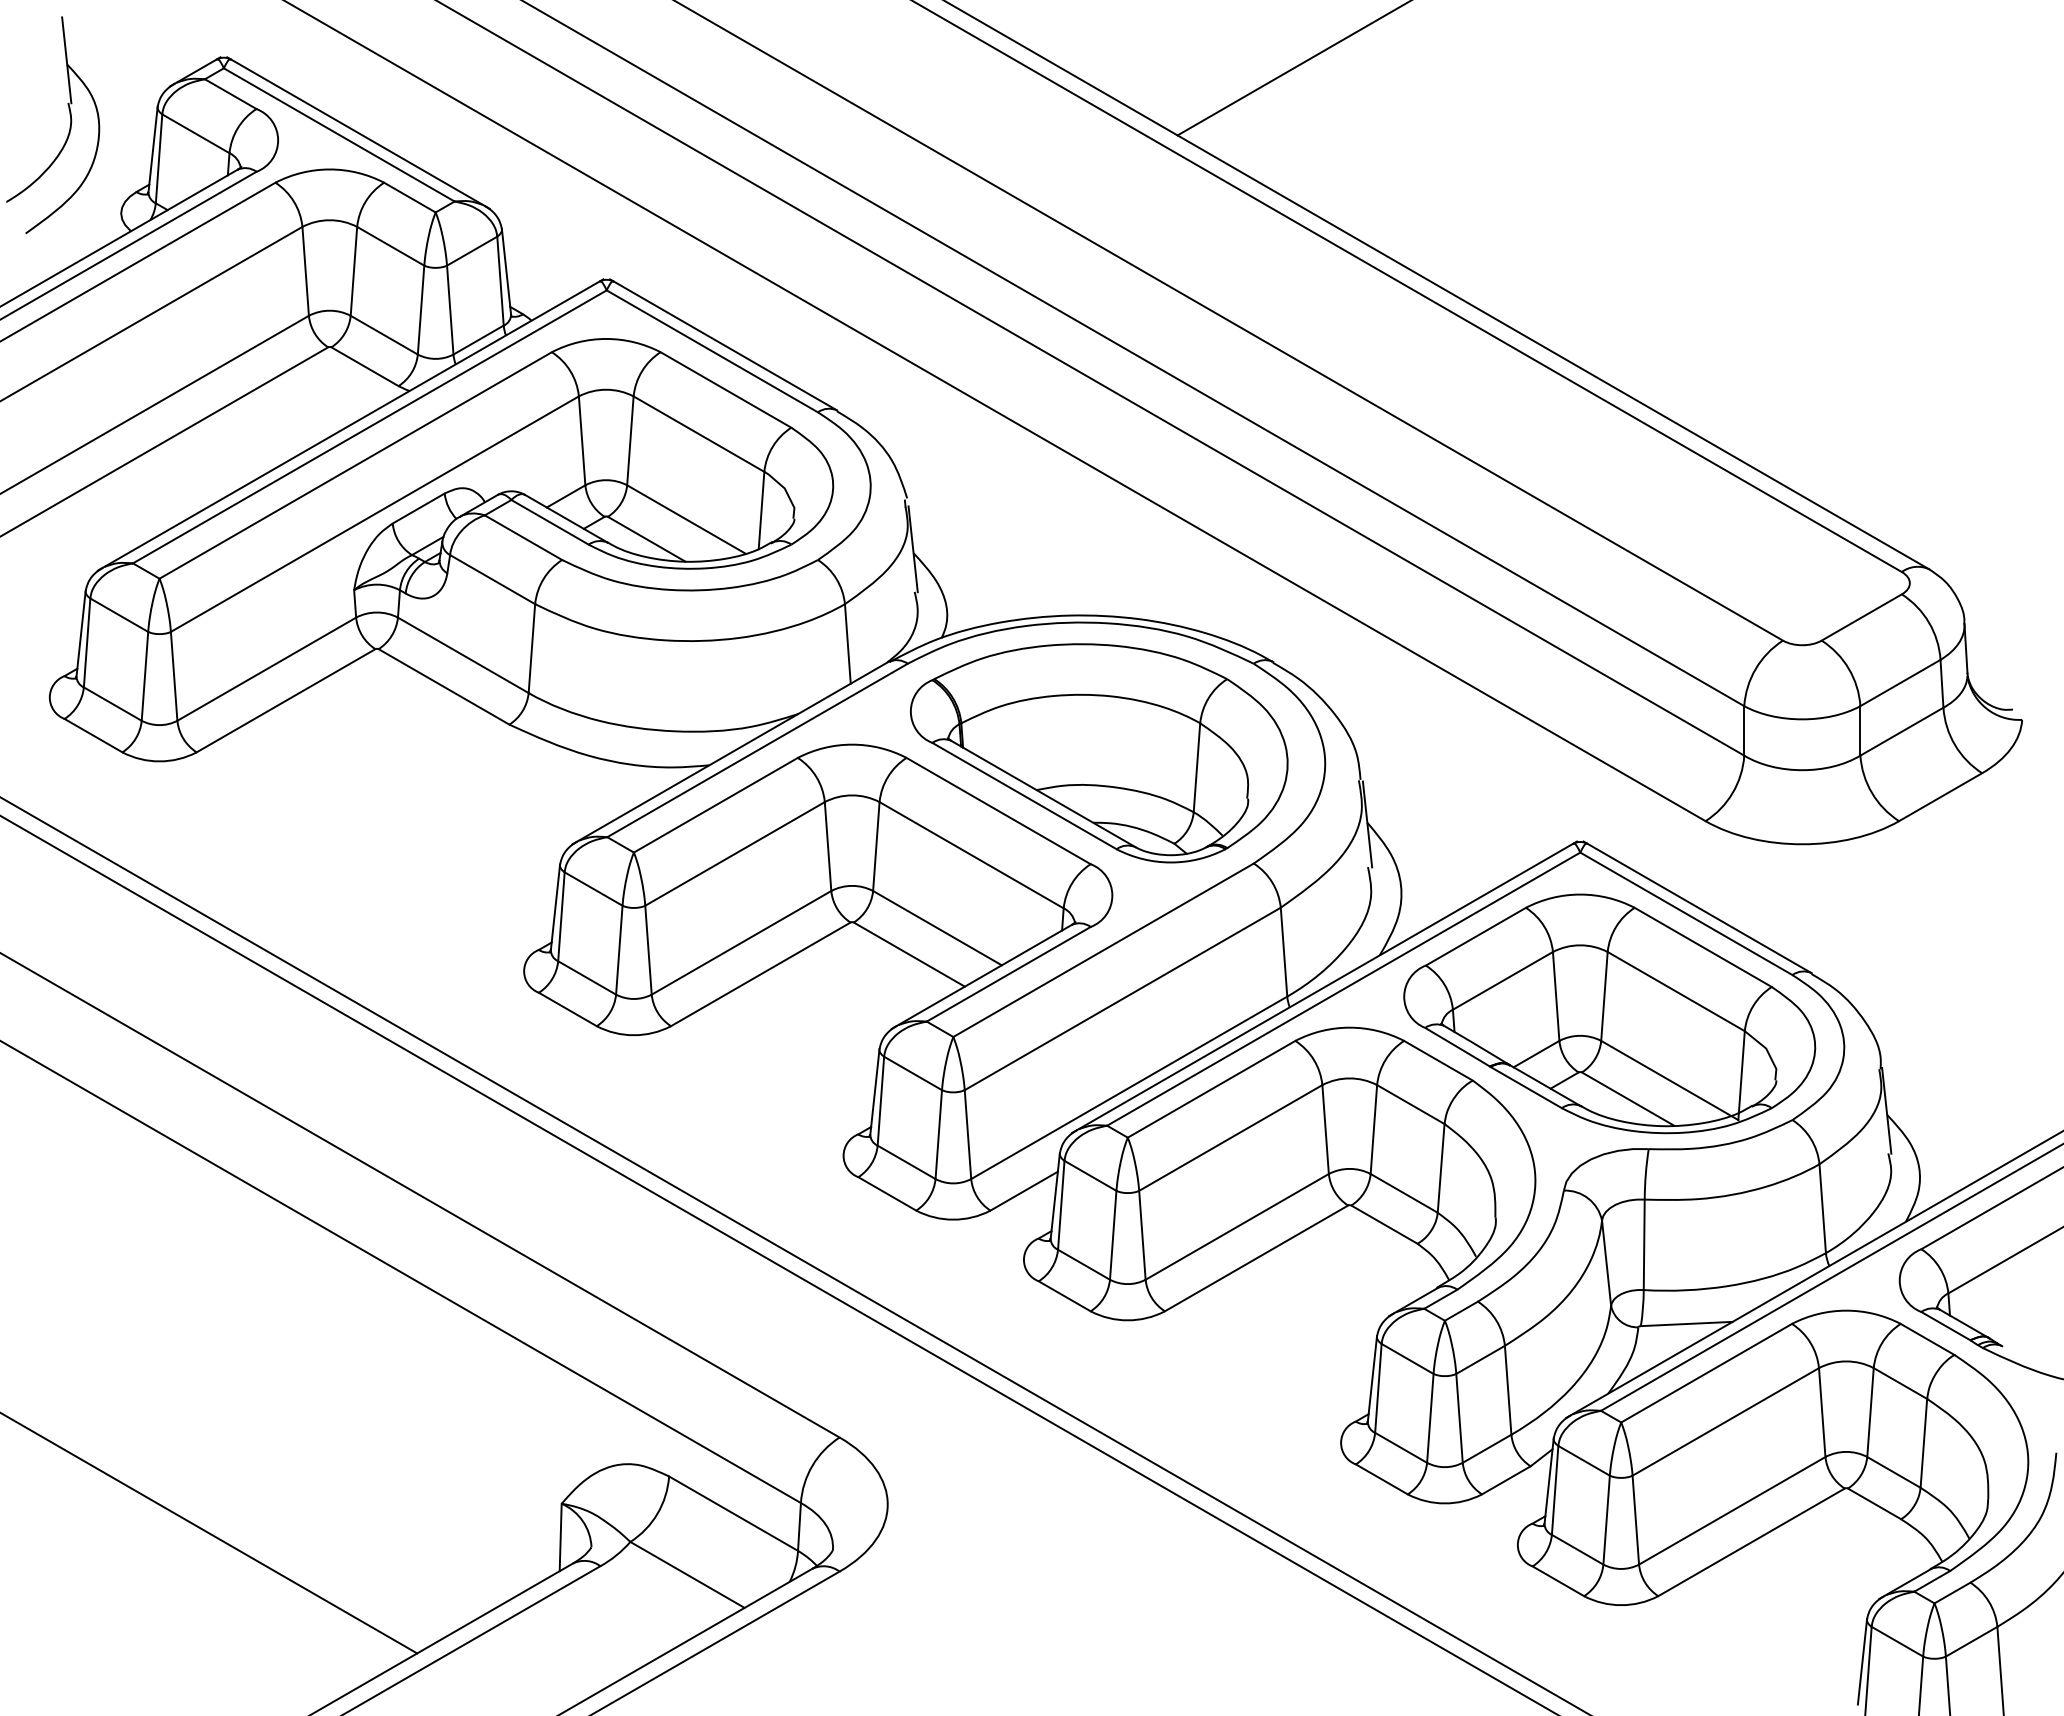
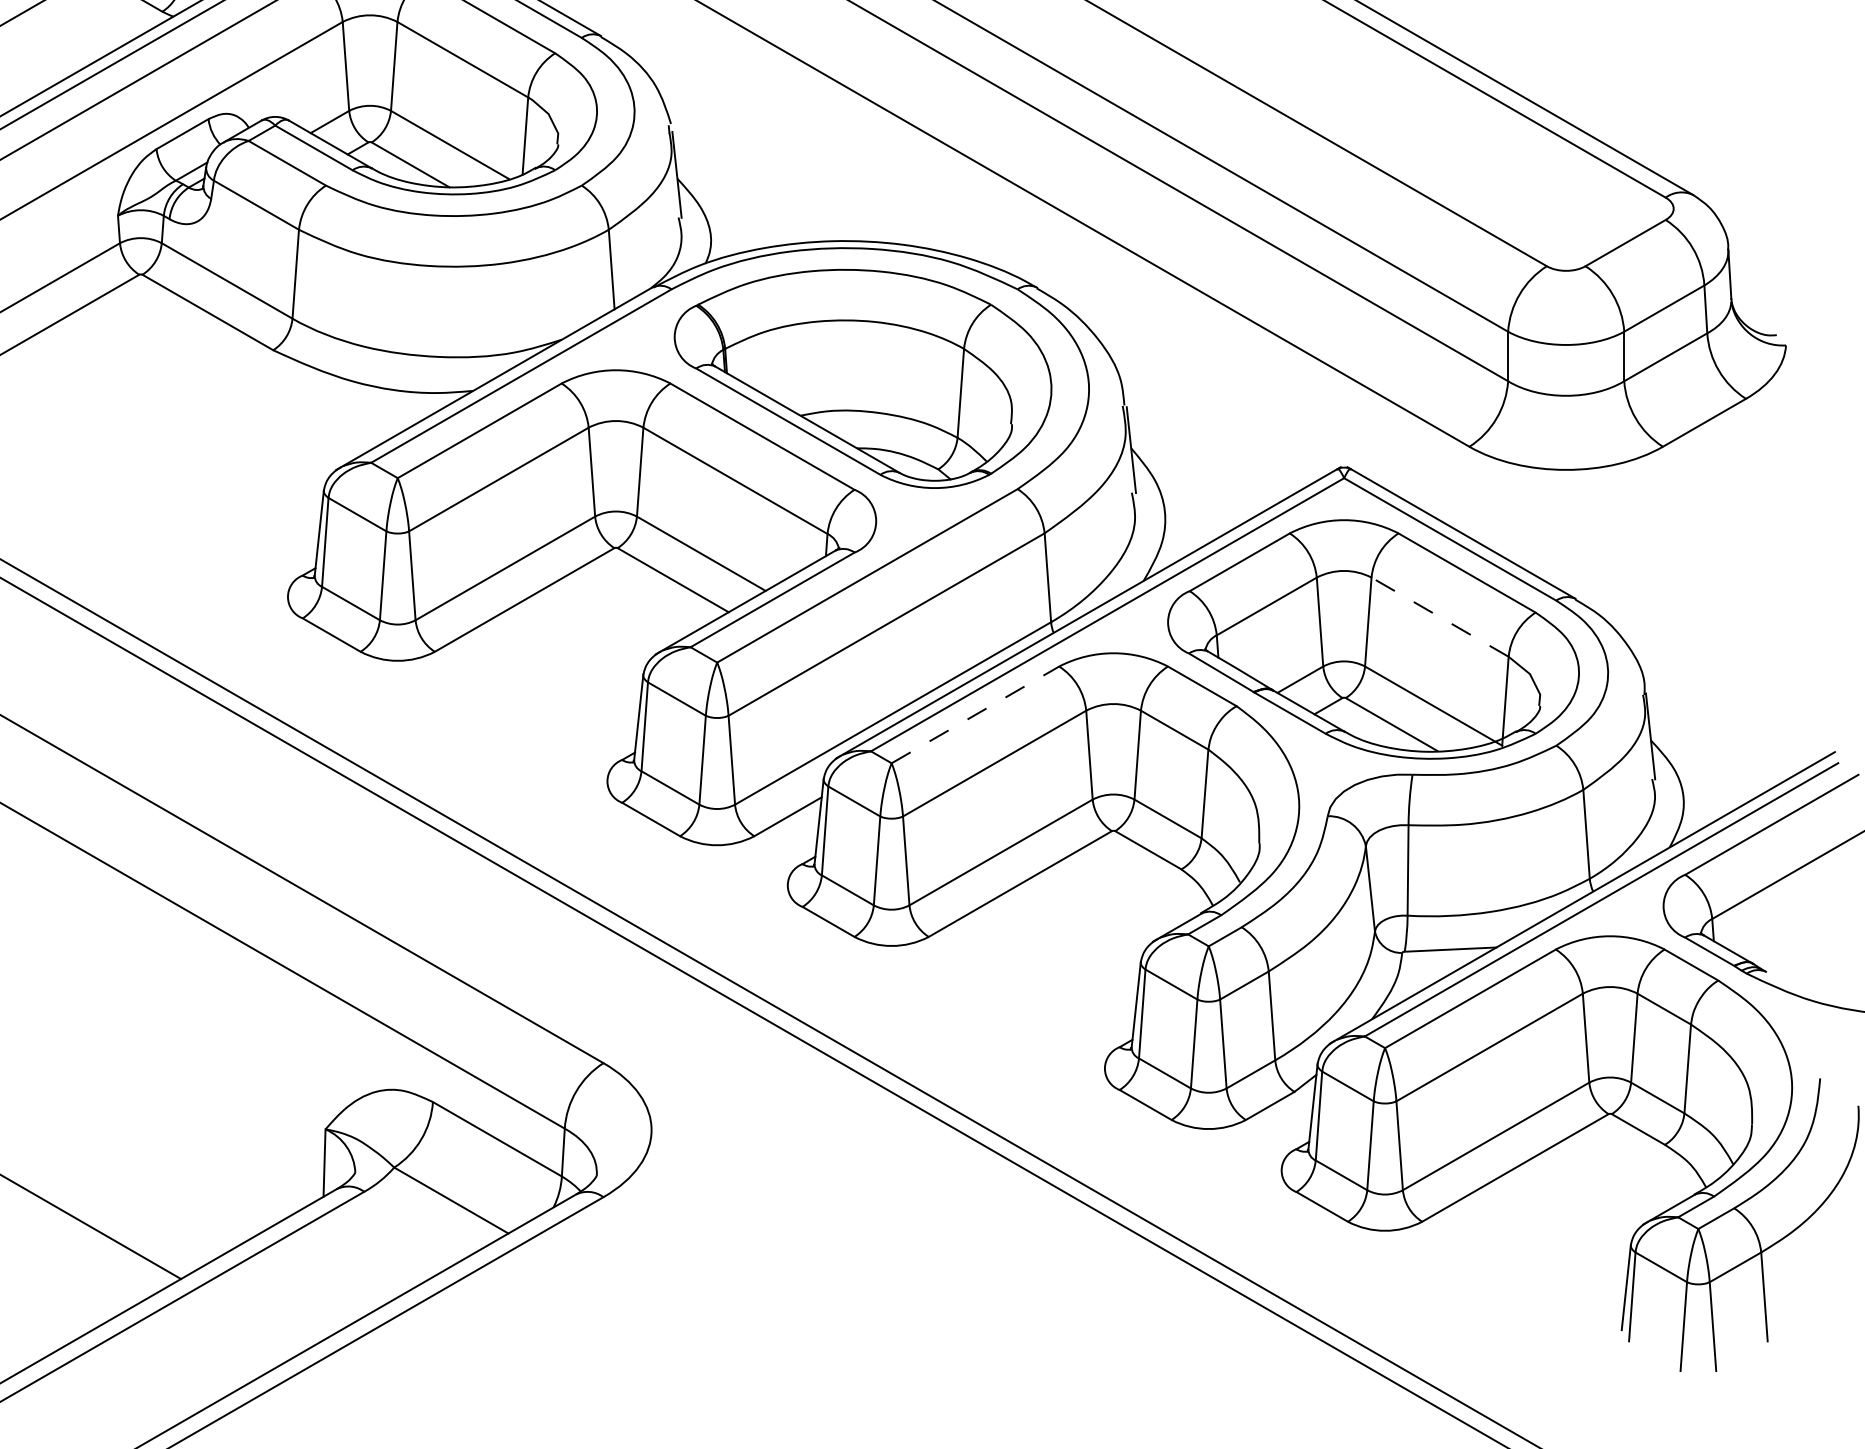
line: (1675, 991) -> (1439, 617), solid -> dashed
line: (1211, 1089) -> (975, 715), solid -> dashed

